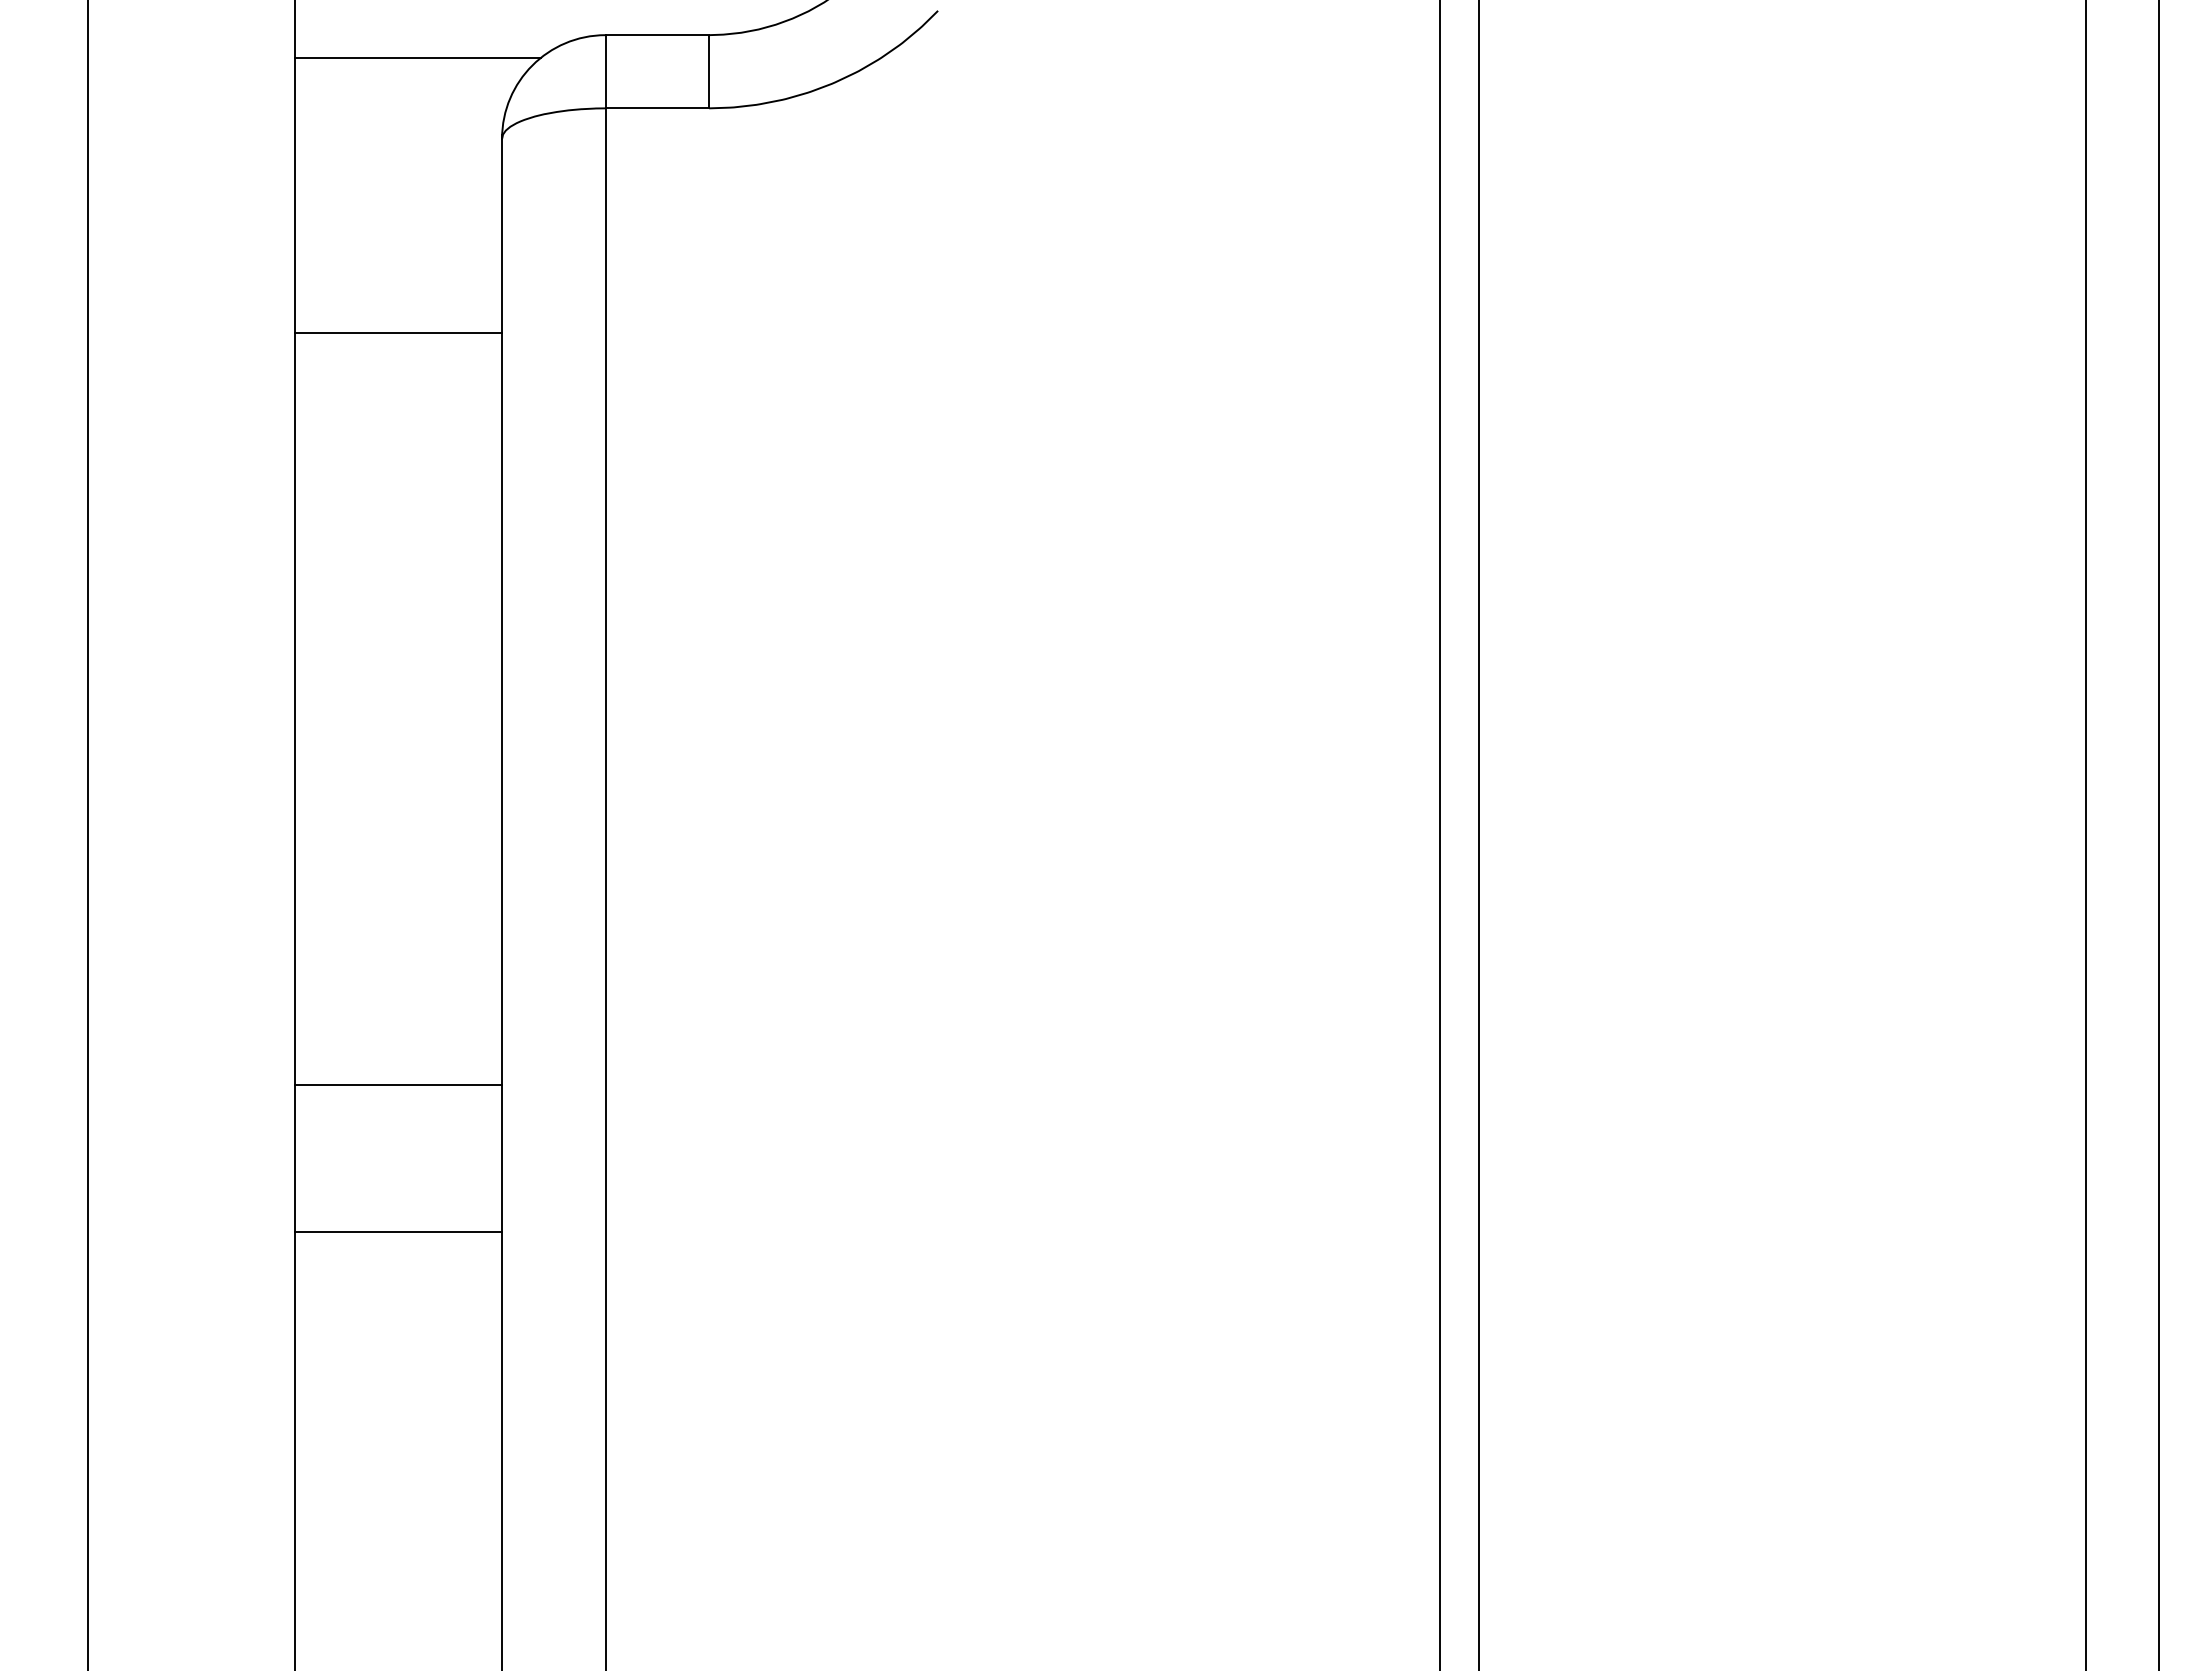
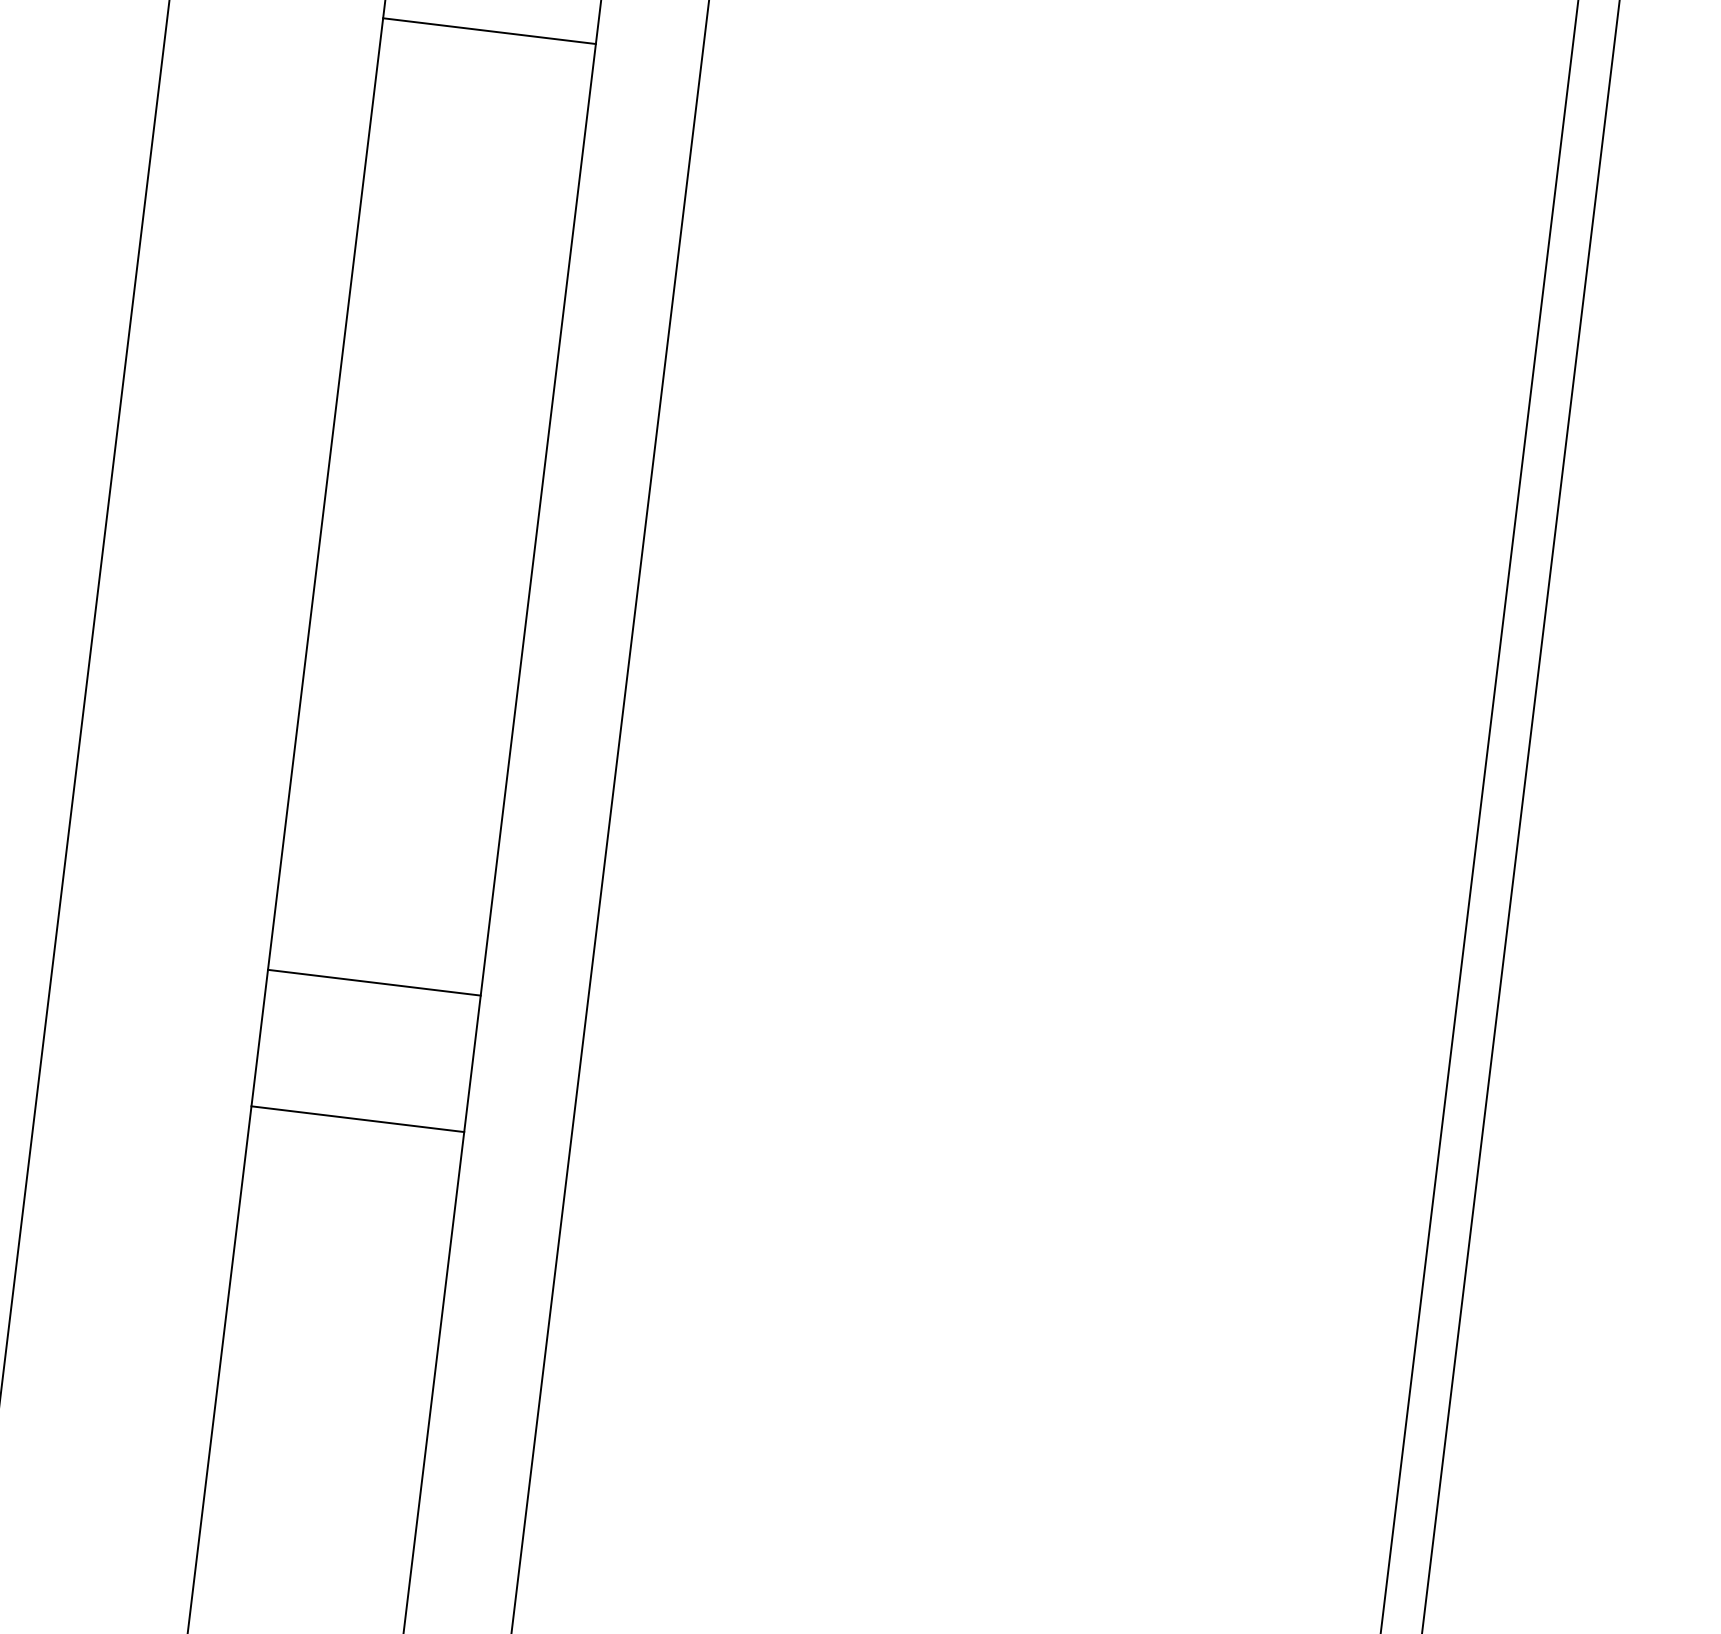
line: (398, 332) -> (489, 30), moved
line: (398, 1085) -> (374, 983), moved
line: (398, 1231) -> (357, 1118), moved

